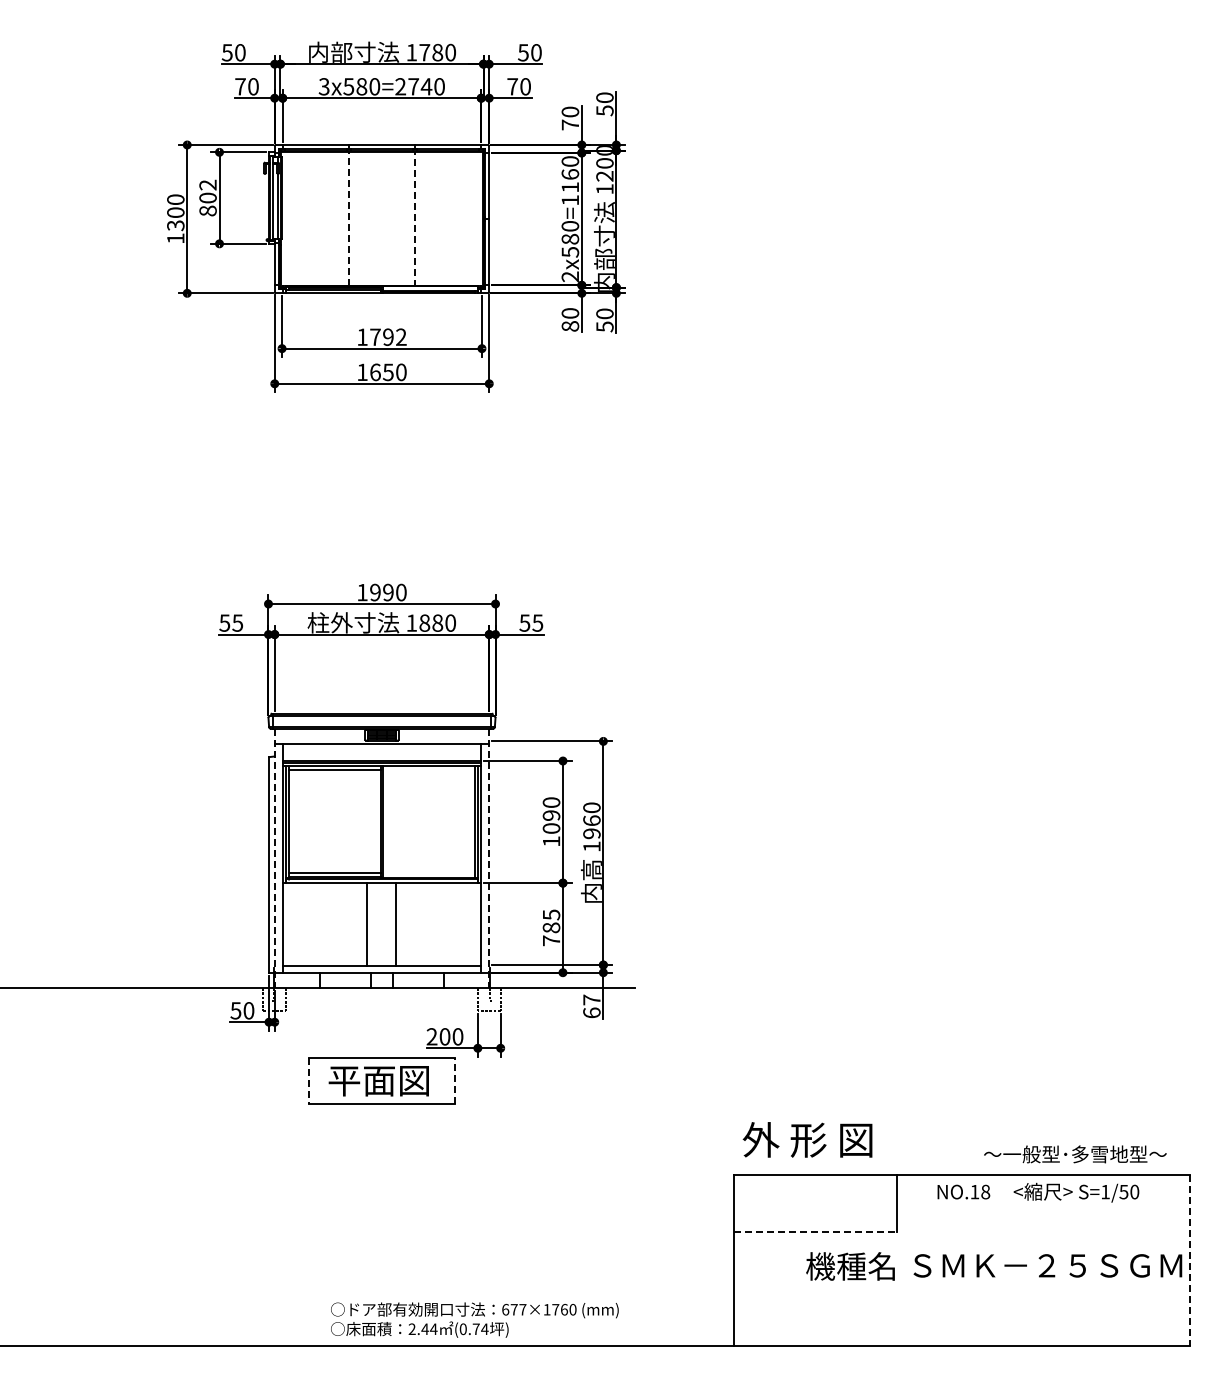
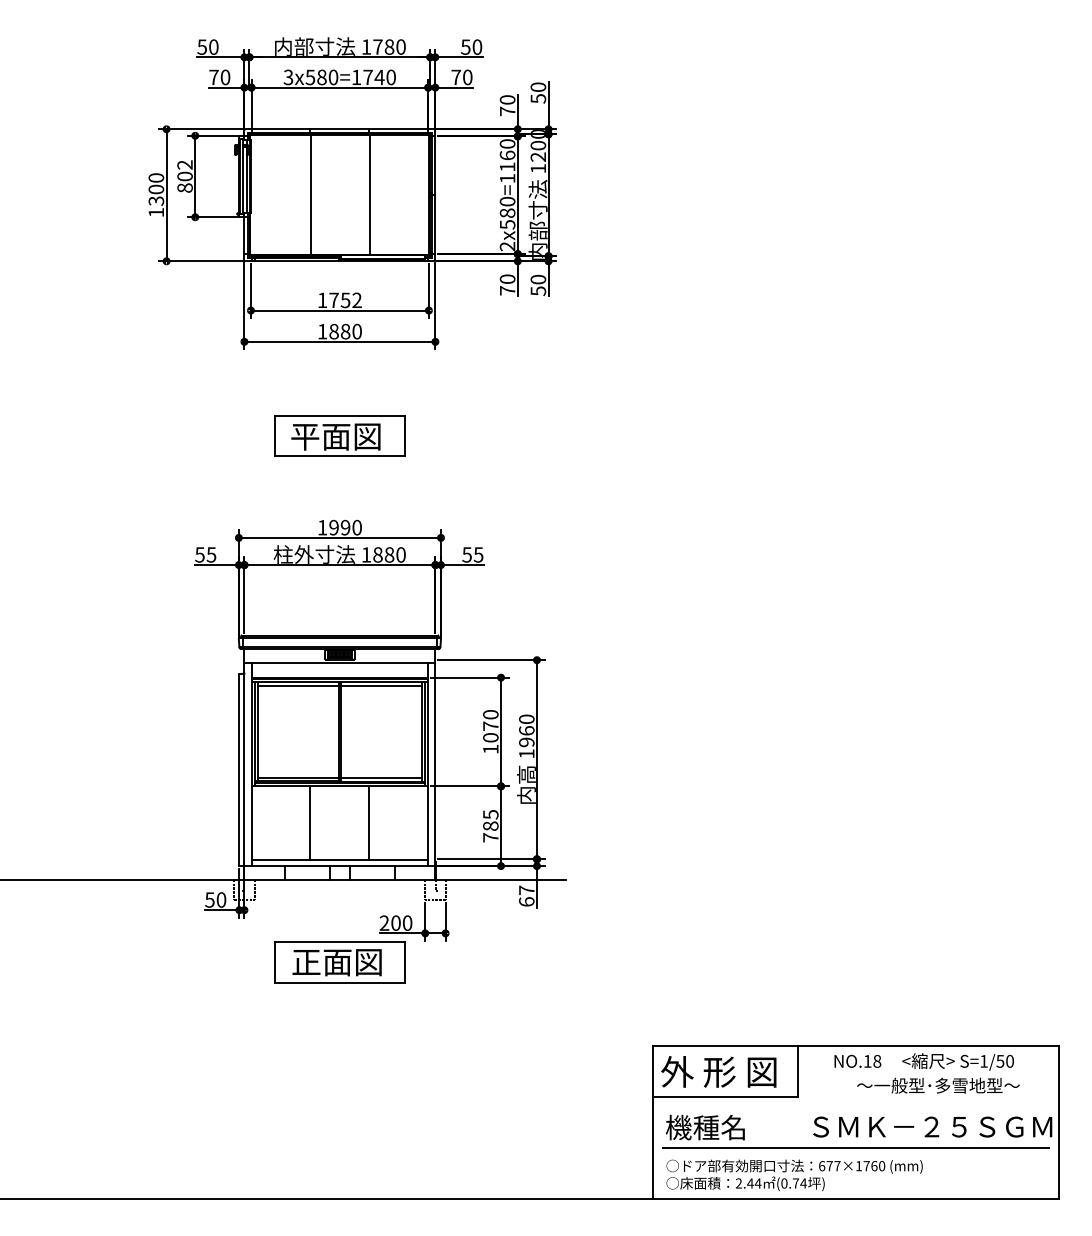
text: (400, 86) -> (356, 77), 3x580=2740 -> 3x580=1740
line: (349, 218) -> (310, 194), dashed -> solid
line: (415, 218) -> (369, 194), dashed -> solid
text: (570, 326) -> (507, 290), 80 -> 70
text: (387, 336) -> (344, 299), 1792 -> 1752
text: (381, 372) -> (339, 331), 1650 -> 1880
part: (381, 489) -> (339, 435), added
line: (428, 769) -> (381, 685), added
text: (551, 815) -> (490, 726), 1090 -> 1070
line: (274, 858) -> (244, 764), dashed -> solid
line: (489, 858) -> (435, 764), dashed -> solid
line: (428, 873) -> (381, 777), added
line: (367, 924) -> (369, 823), moved
line: (395, 924) -> (310, 823), moved
line: (309, 1080) -> (275, 962), dashed -> solid
line: (454, 1080) -> (404, 962), dashed -> solid
text: (344, 1081) -> (306, 962), 平面図 -> 正面図
text: (807, 1139) -> (718, 1071), moved
text: (1075, 1154) -> (938, 1085), moved
line: (815, 1232) -> (725, 1097), dashed -> solid
line: (1189, 1260) -> (1058, 1122), dashed -> solid
text: (850, 1266) -> (705, 1127), moved
line: (961, 1289) -> (855, 1148), added
text: (474, 1319) -> (794, 1174), moved

